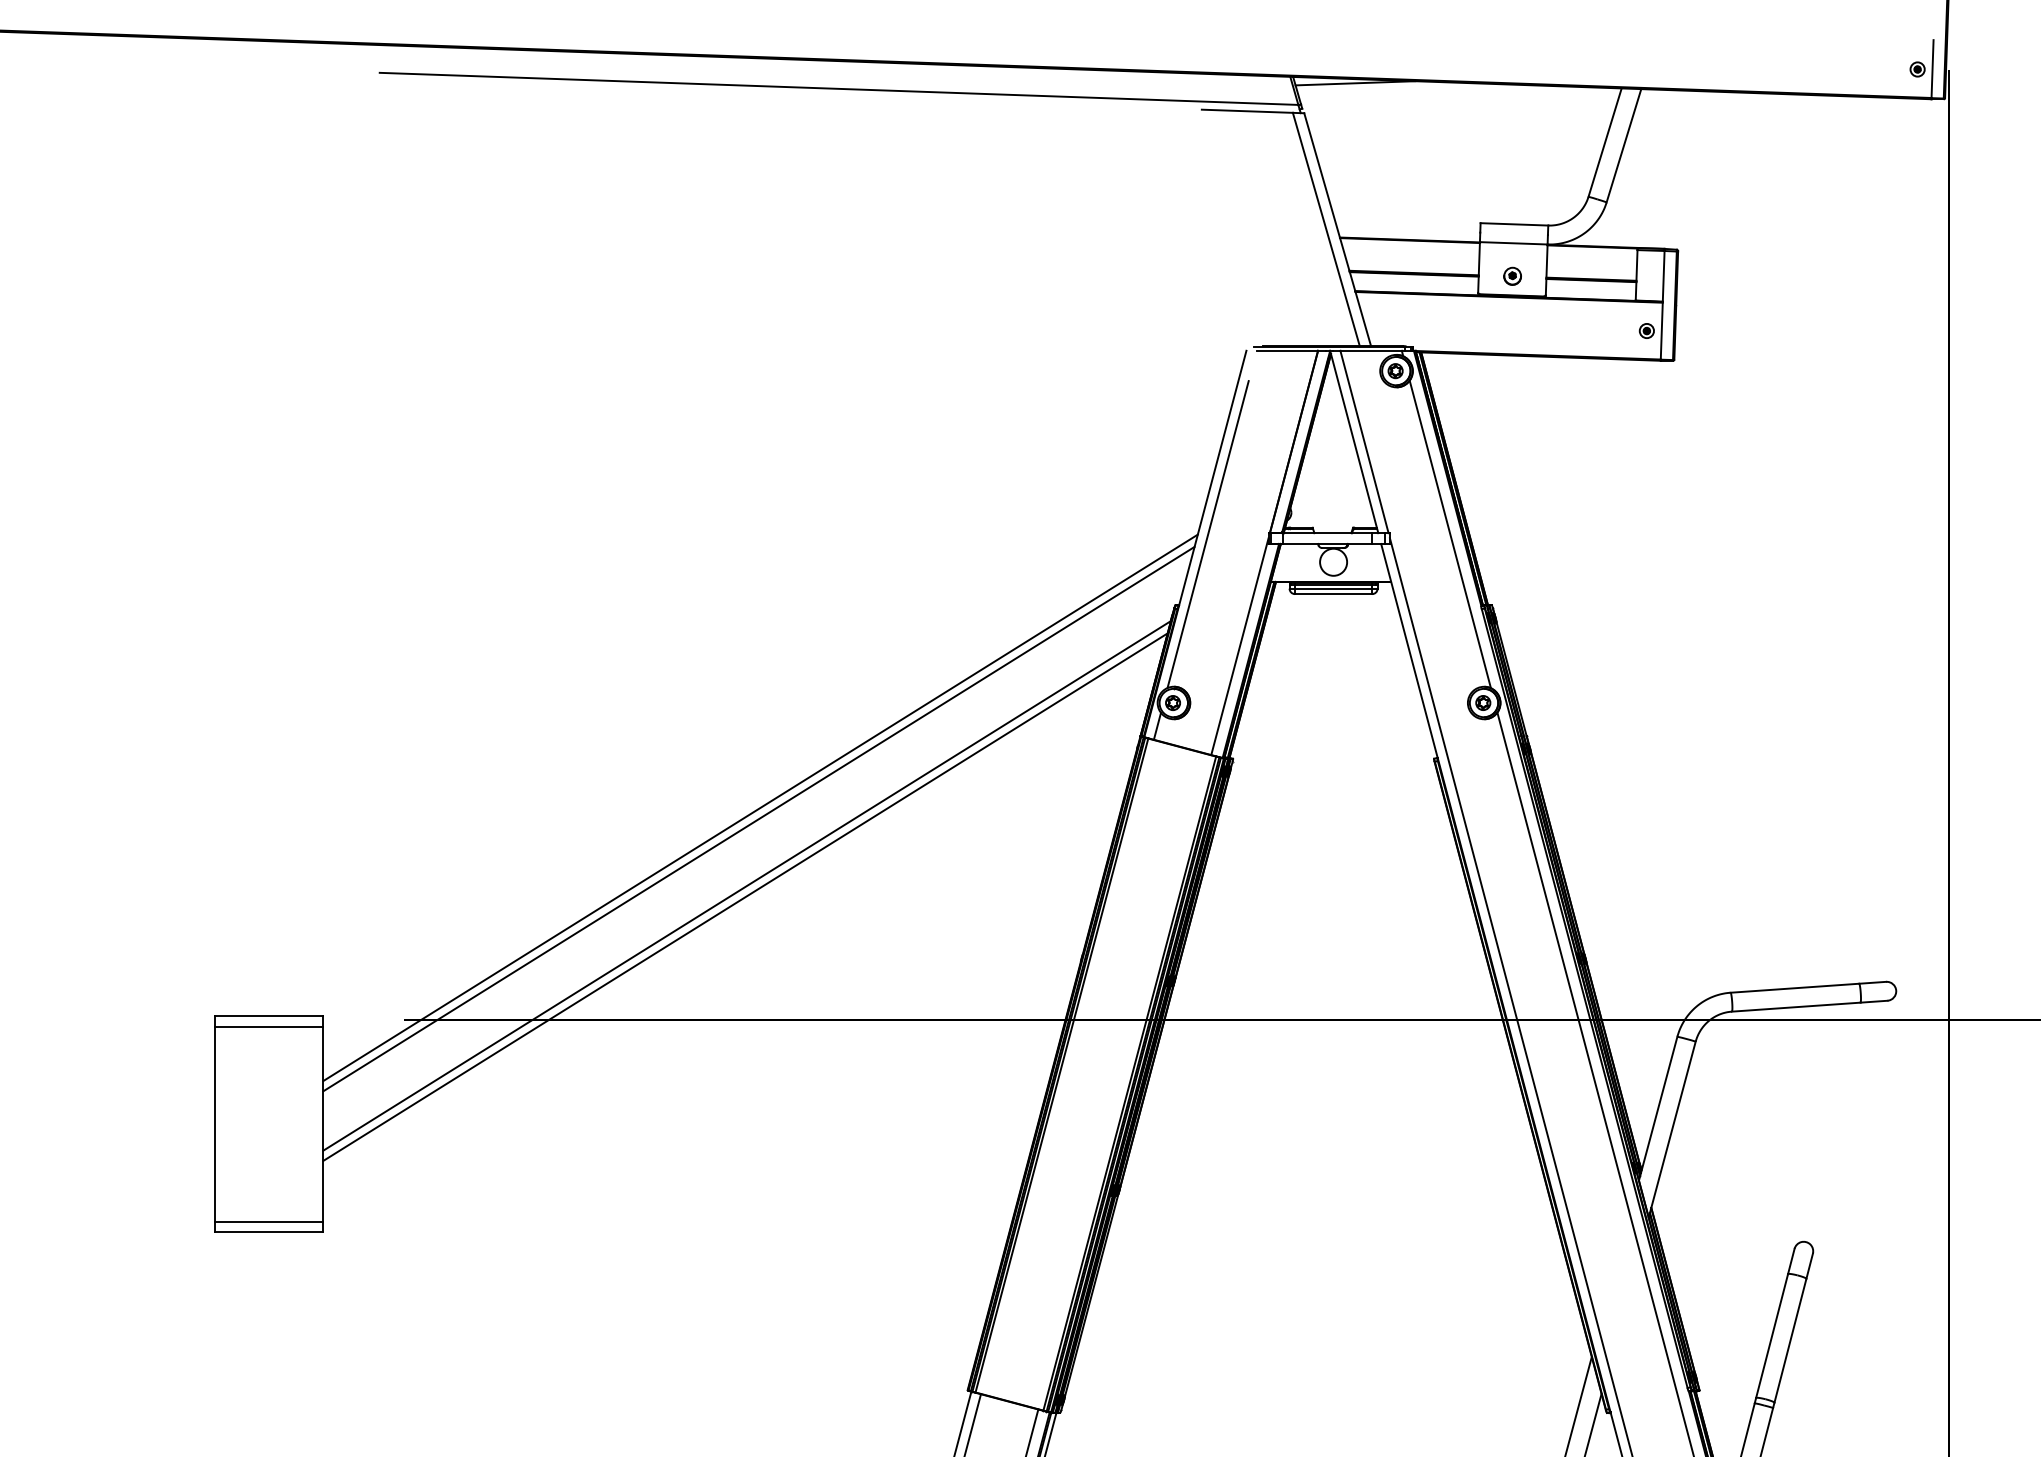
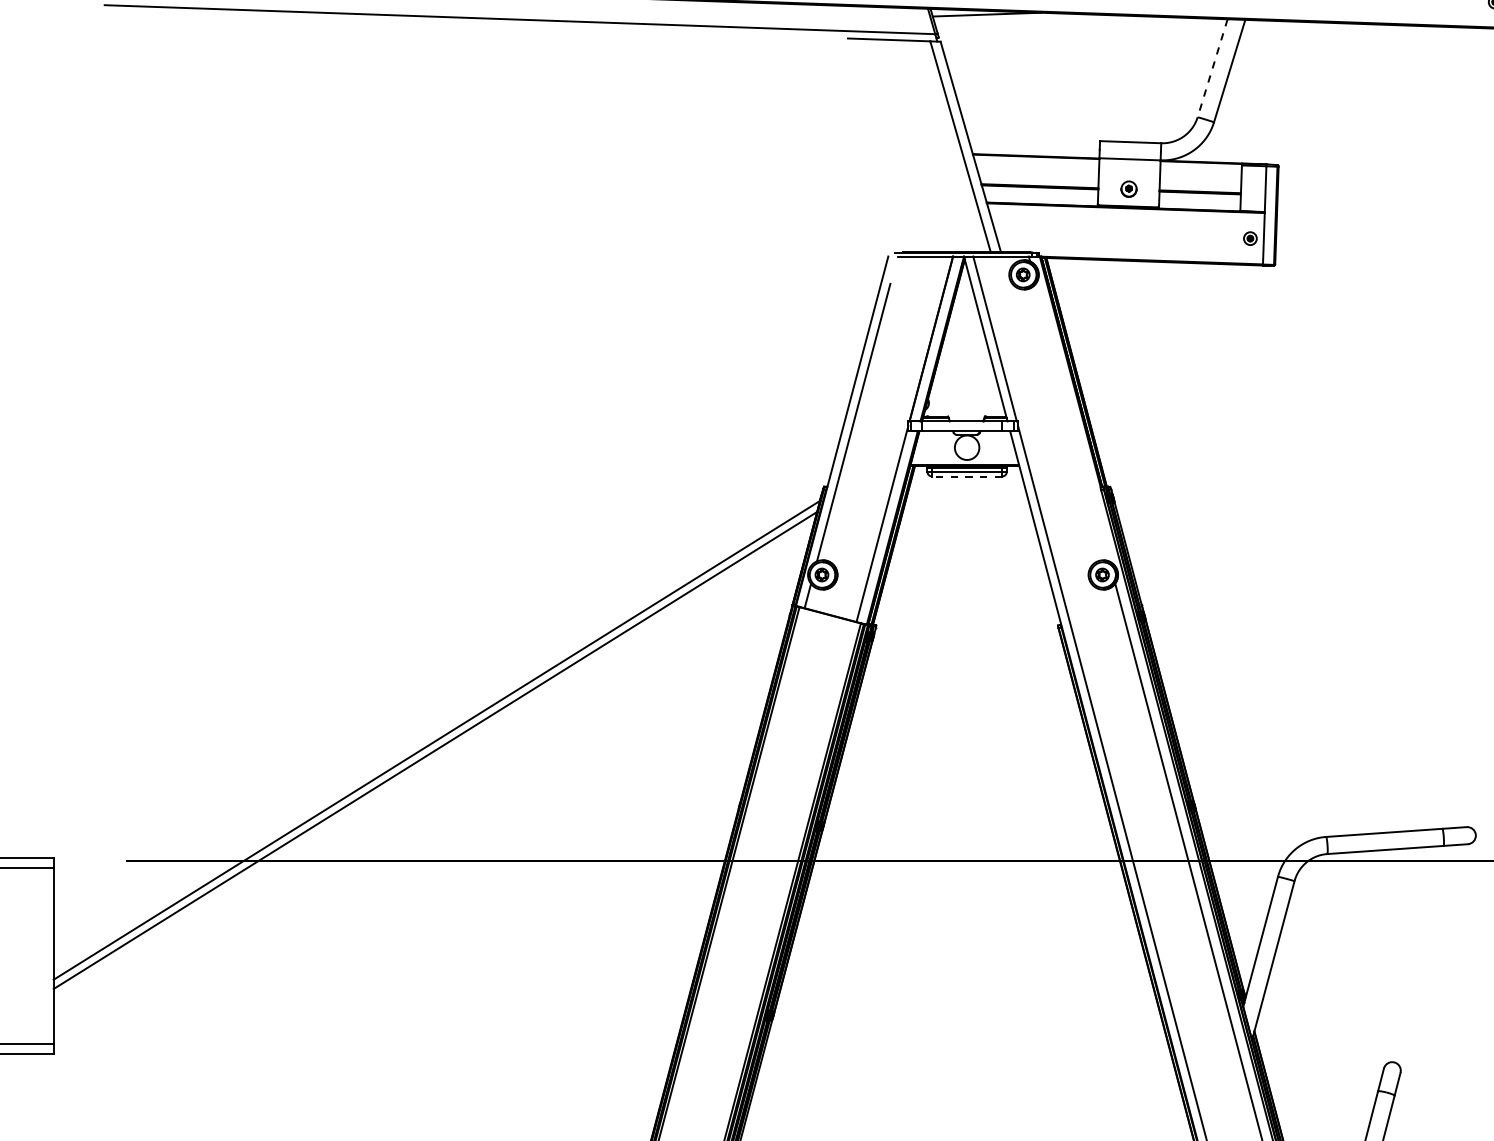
line: (1605, 142) -> (1212, 68), solid -> dashed
line: (1449, 534) -> (1071, 422), removed
line: (1333, 594) -> (967, 476), solid -> dashed
line: (760, 807) -> (448, 669), removed
line: (758, 818) -> (447, 679), removed

